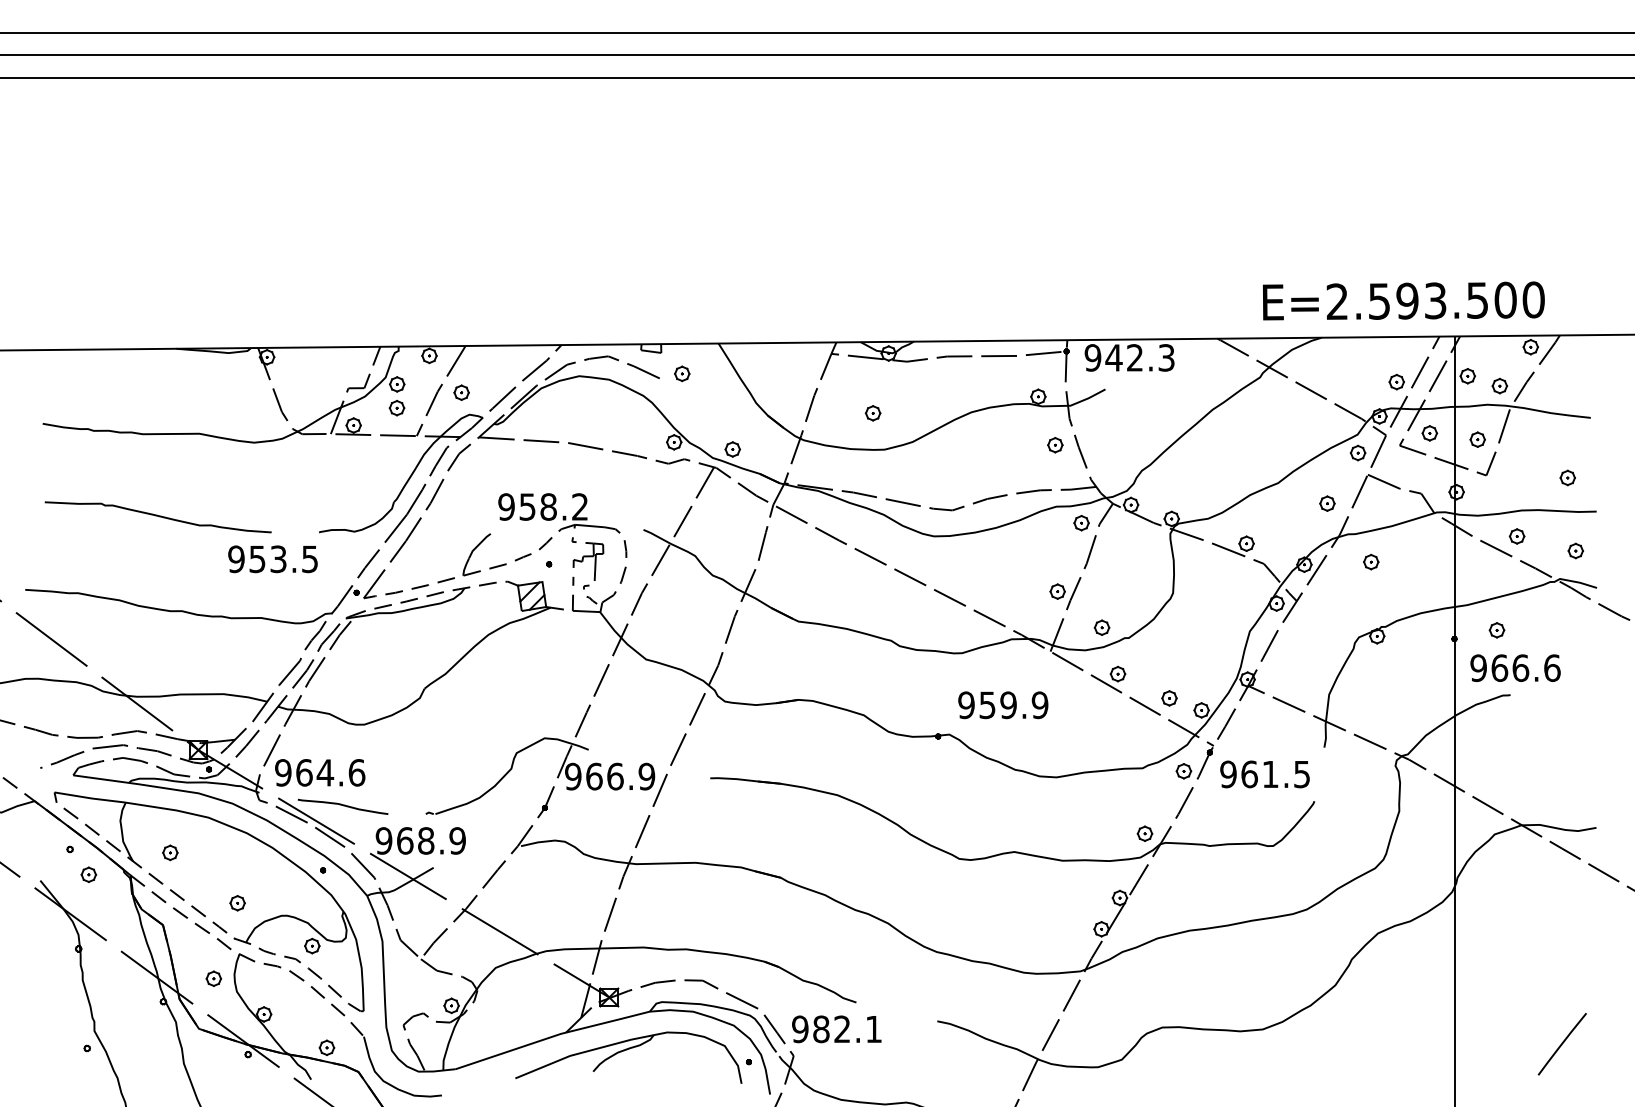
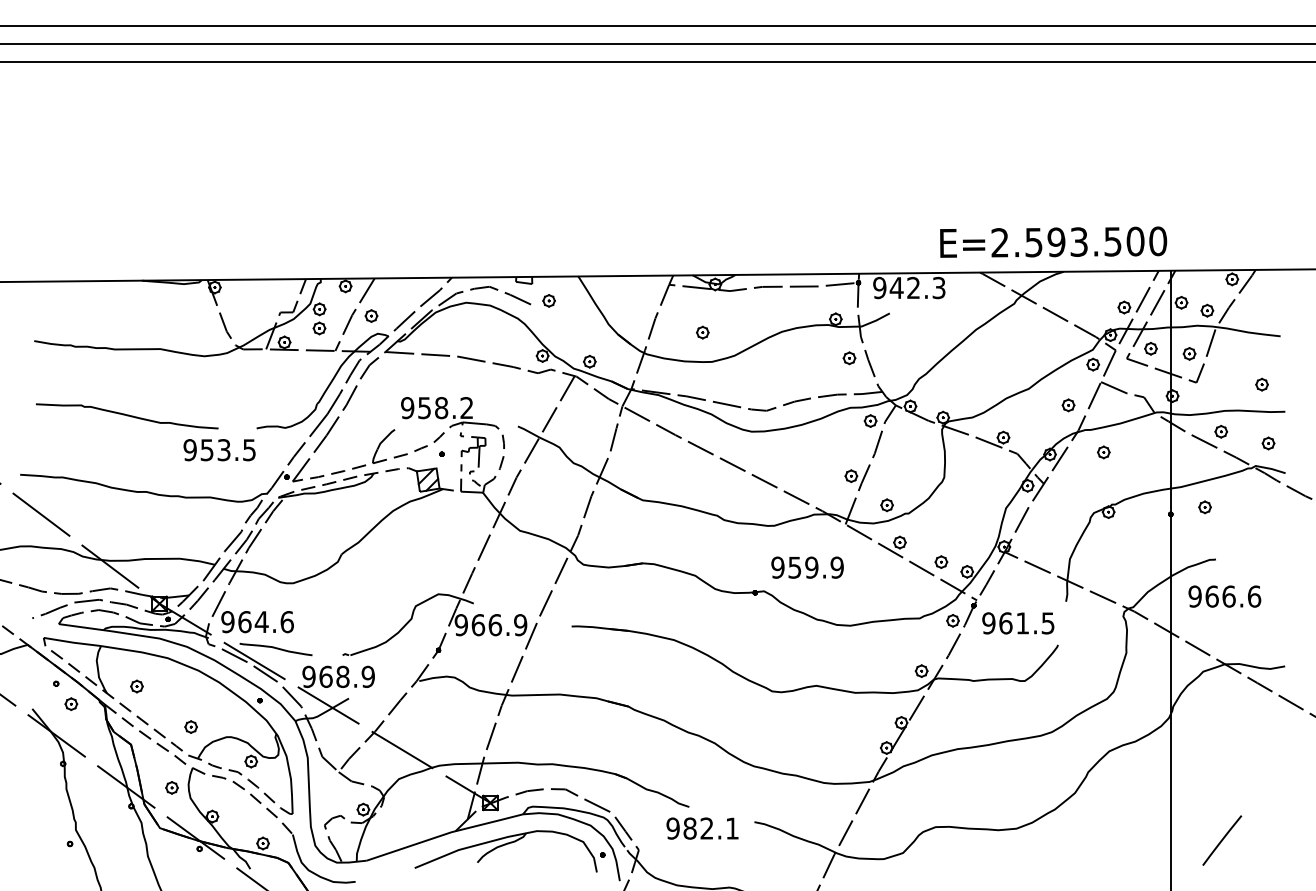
text: (1403, 300) -> (1053, 241), moved
text: (1515, 667) -> (1224, 596), moved
text: (836, 1029) -> (702, 828), moved
line: (1561, 1044) -> (1221, 840), moved

